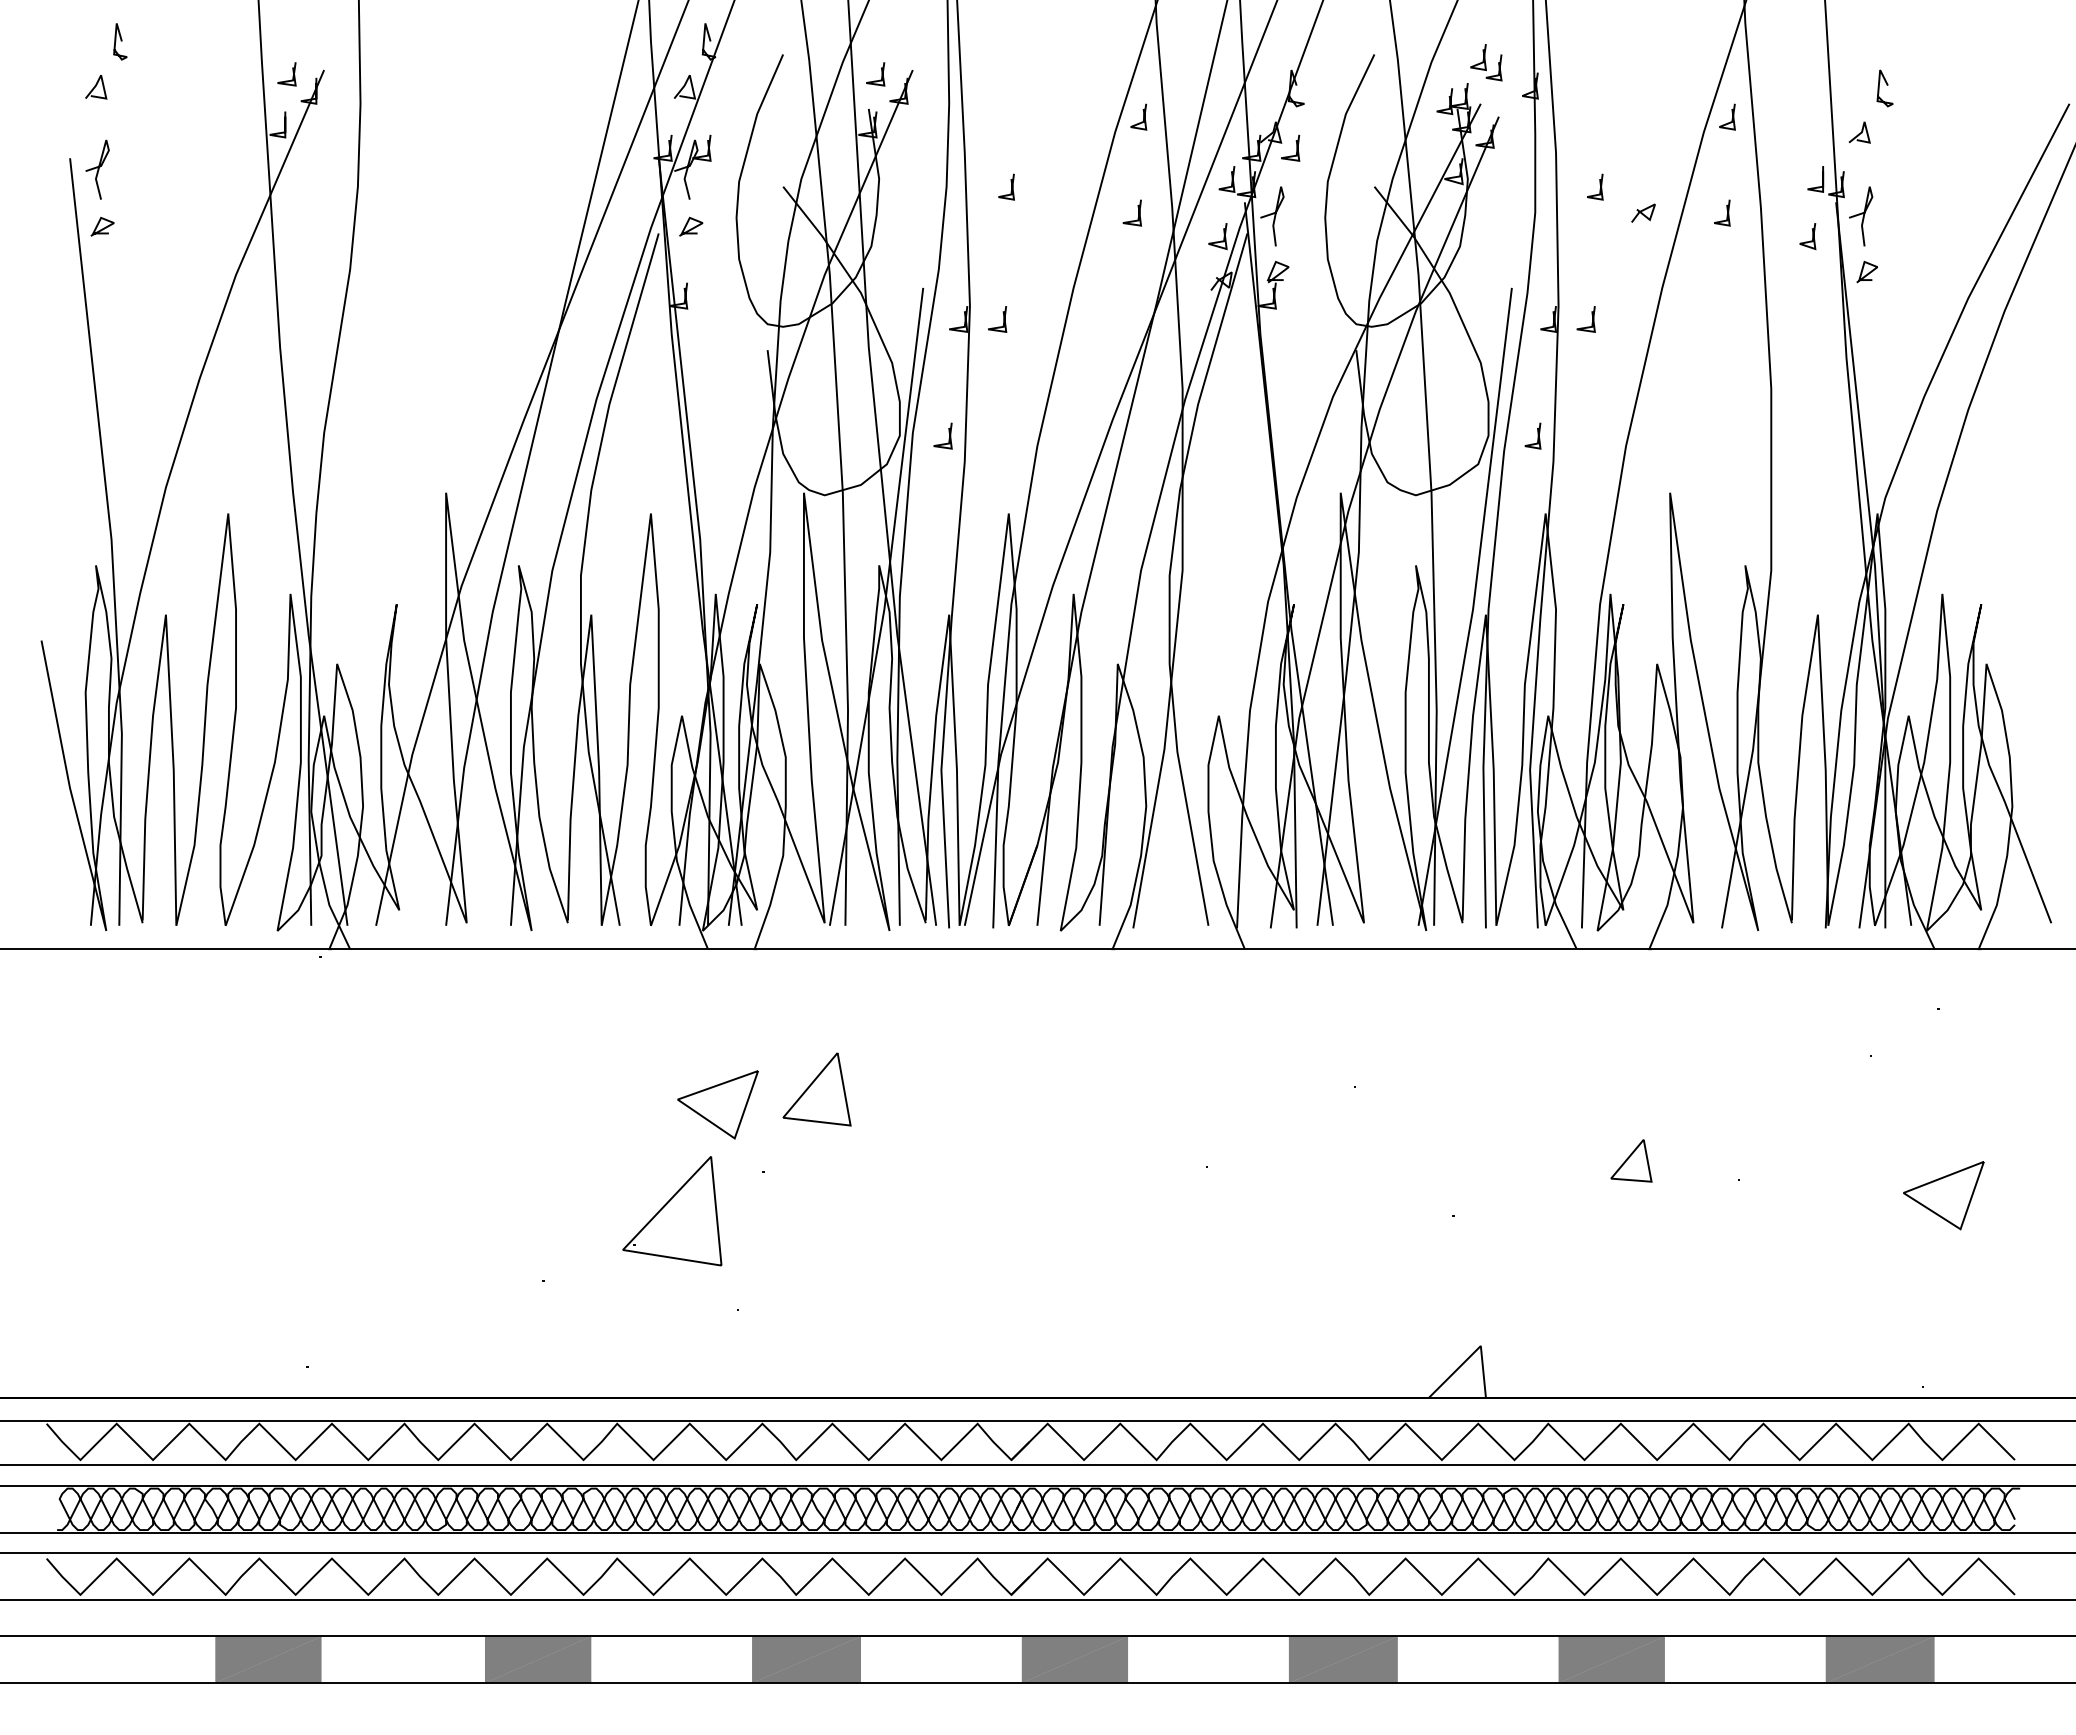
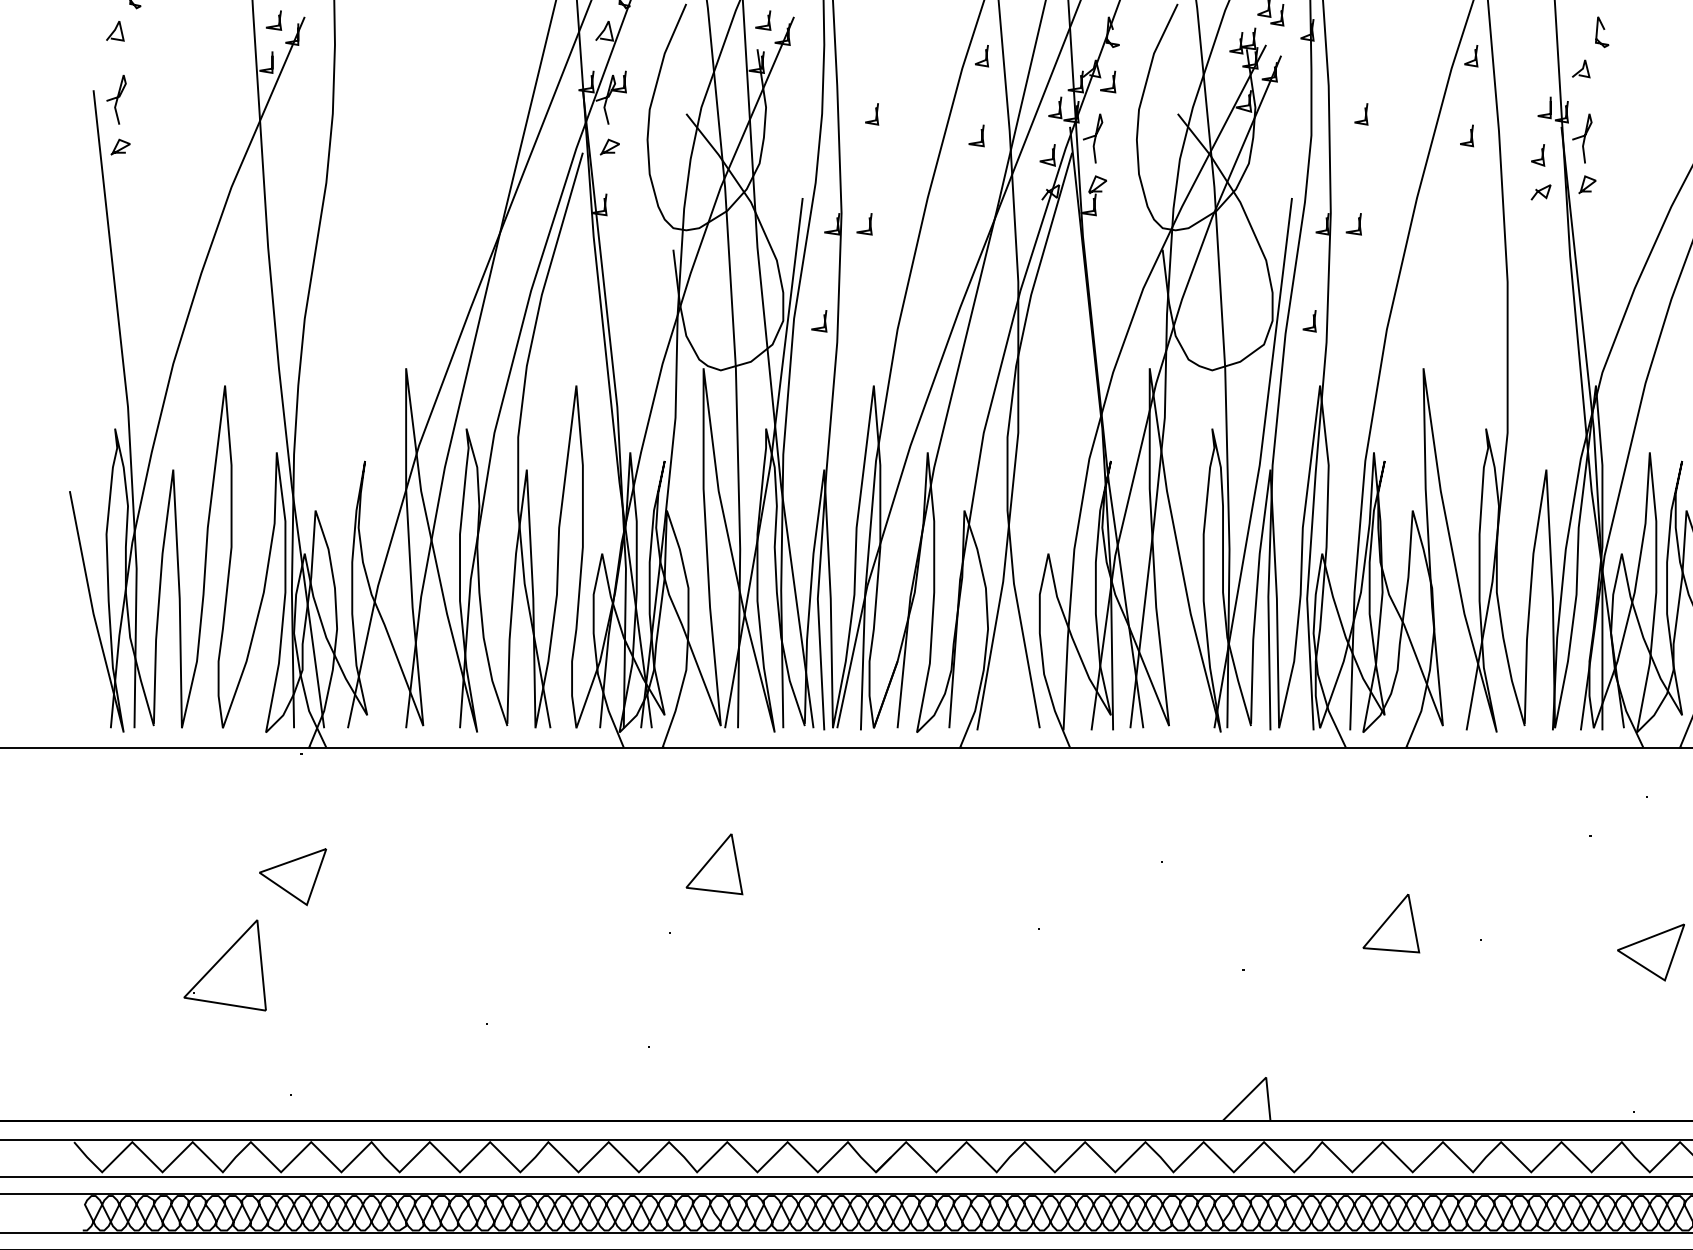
line: (1643, 211) -> (1541, 191), moved
part: (717, 1104) -> (292, 876), moved
part: (1631, 1160) -> (1391, 923), size x1.67
part: (672, 1211) -> (225, 965), moved

